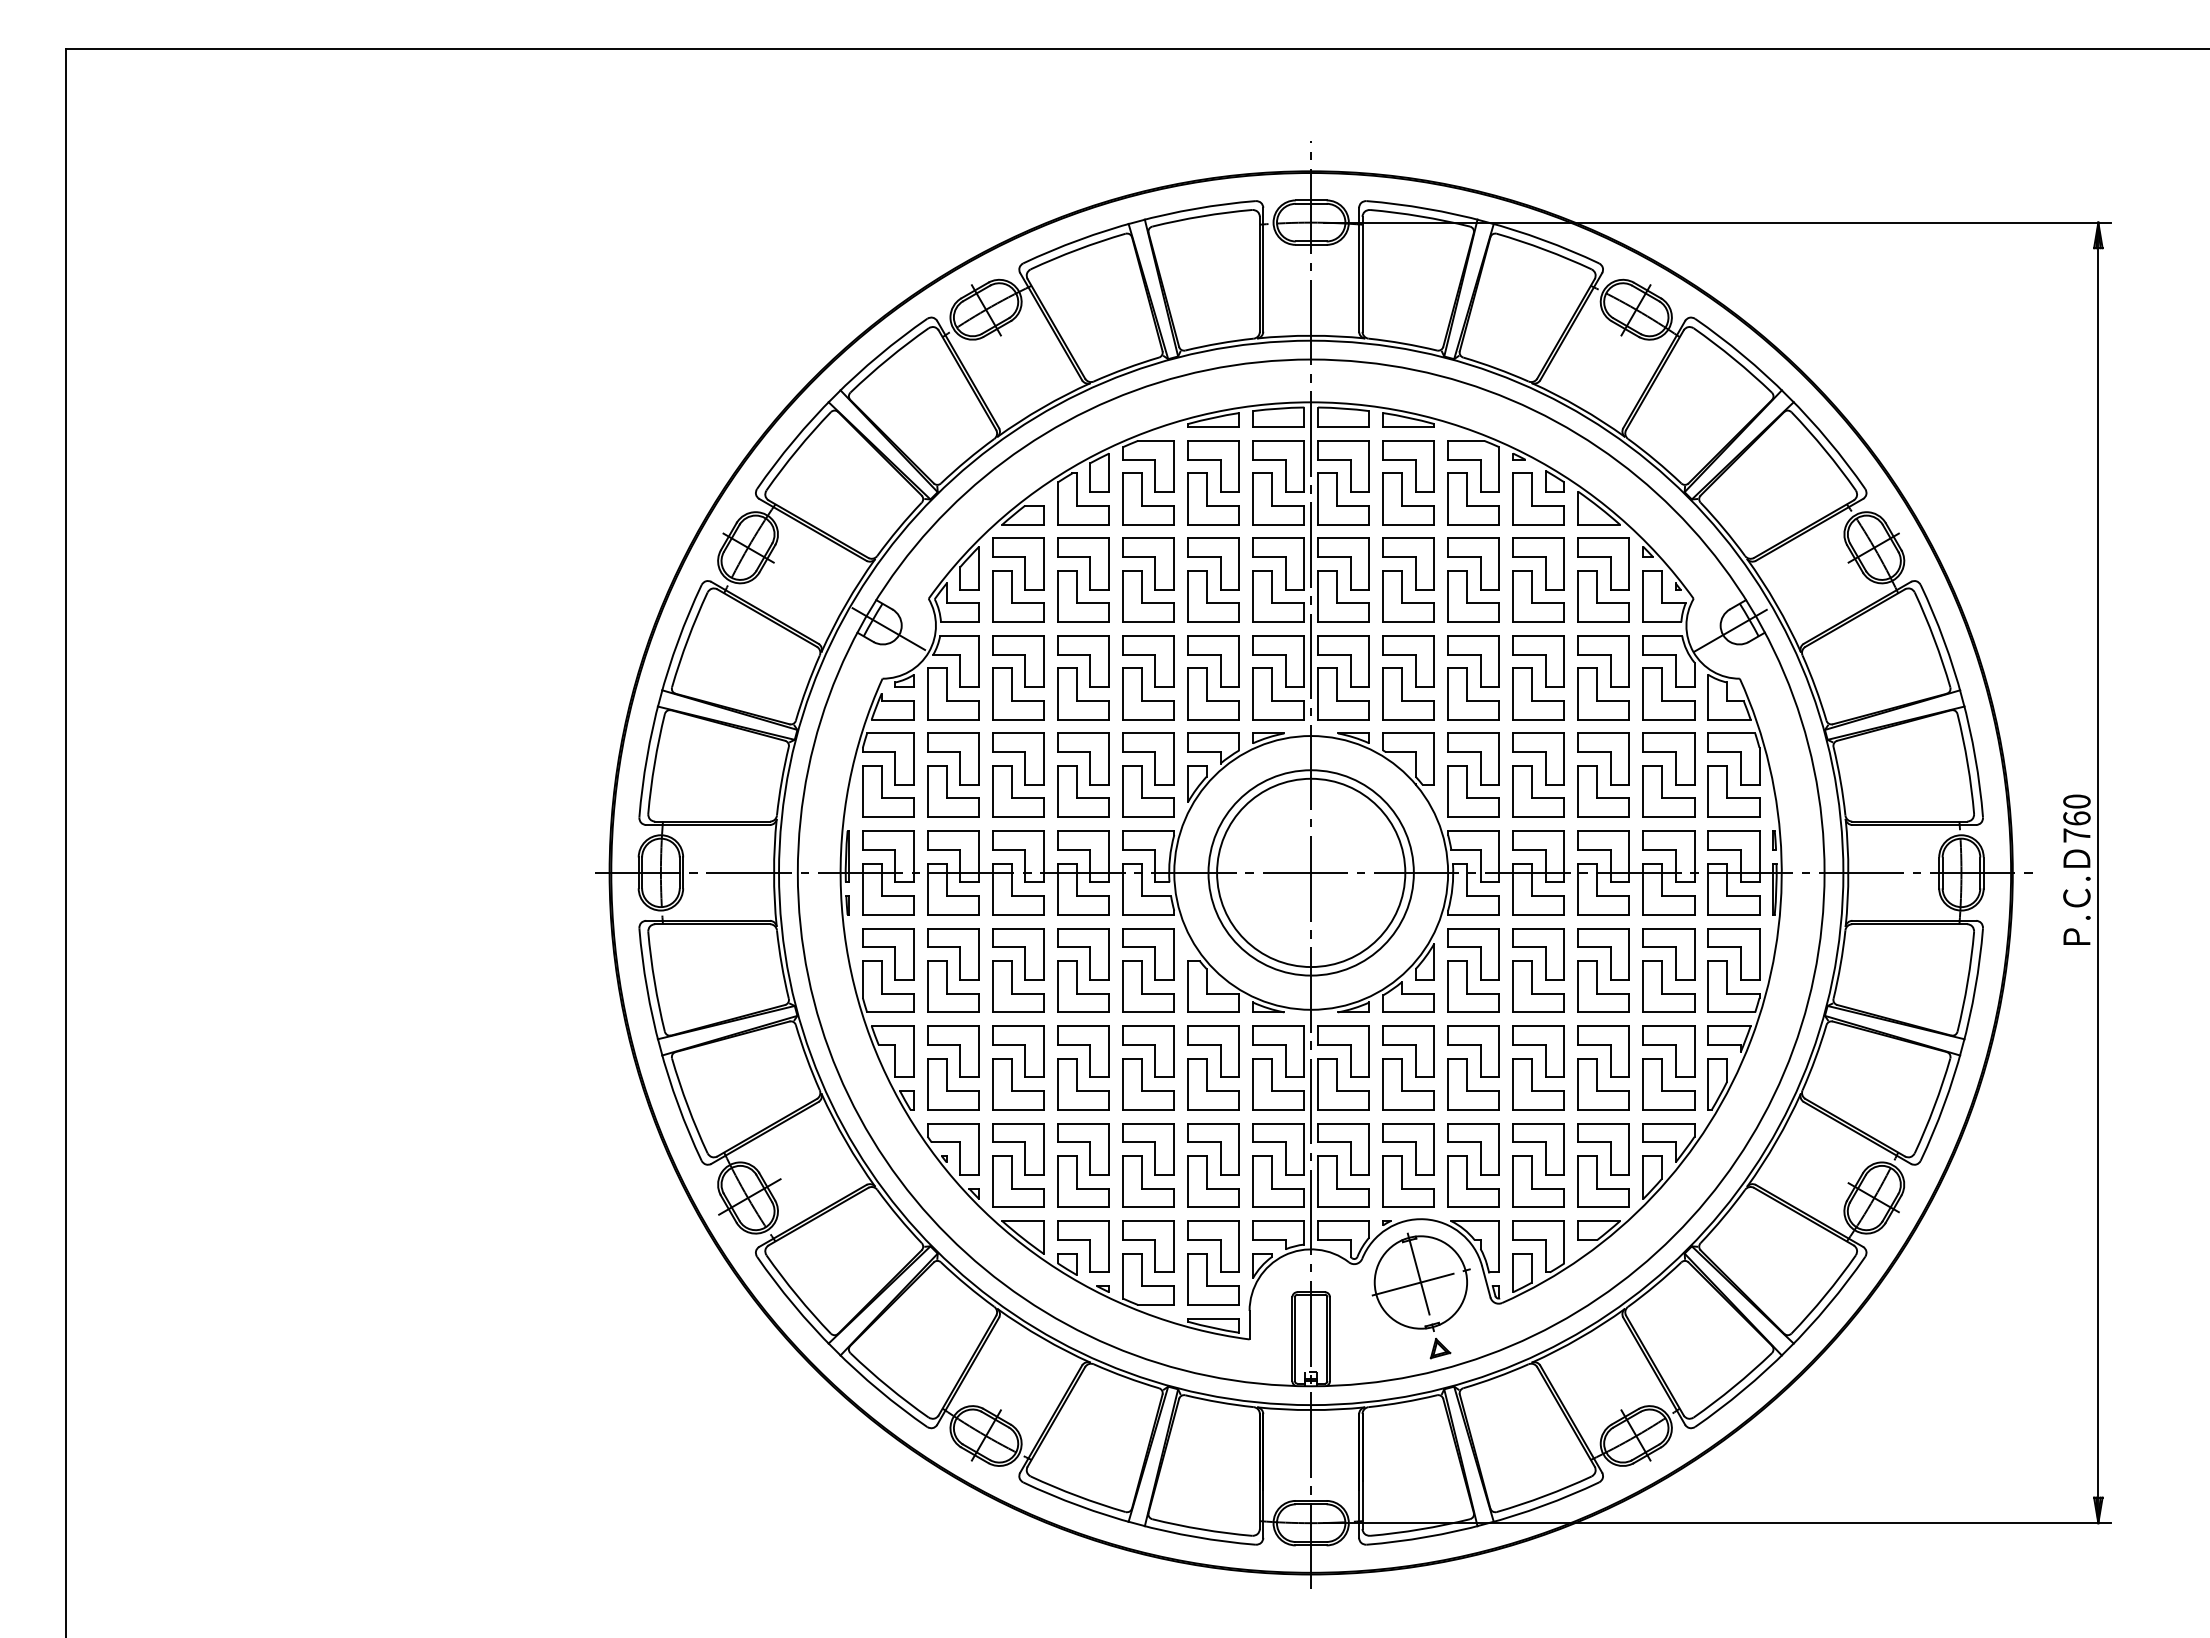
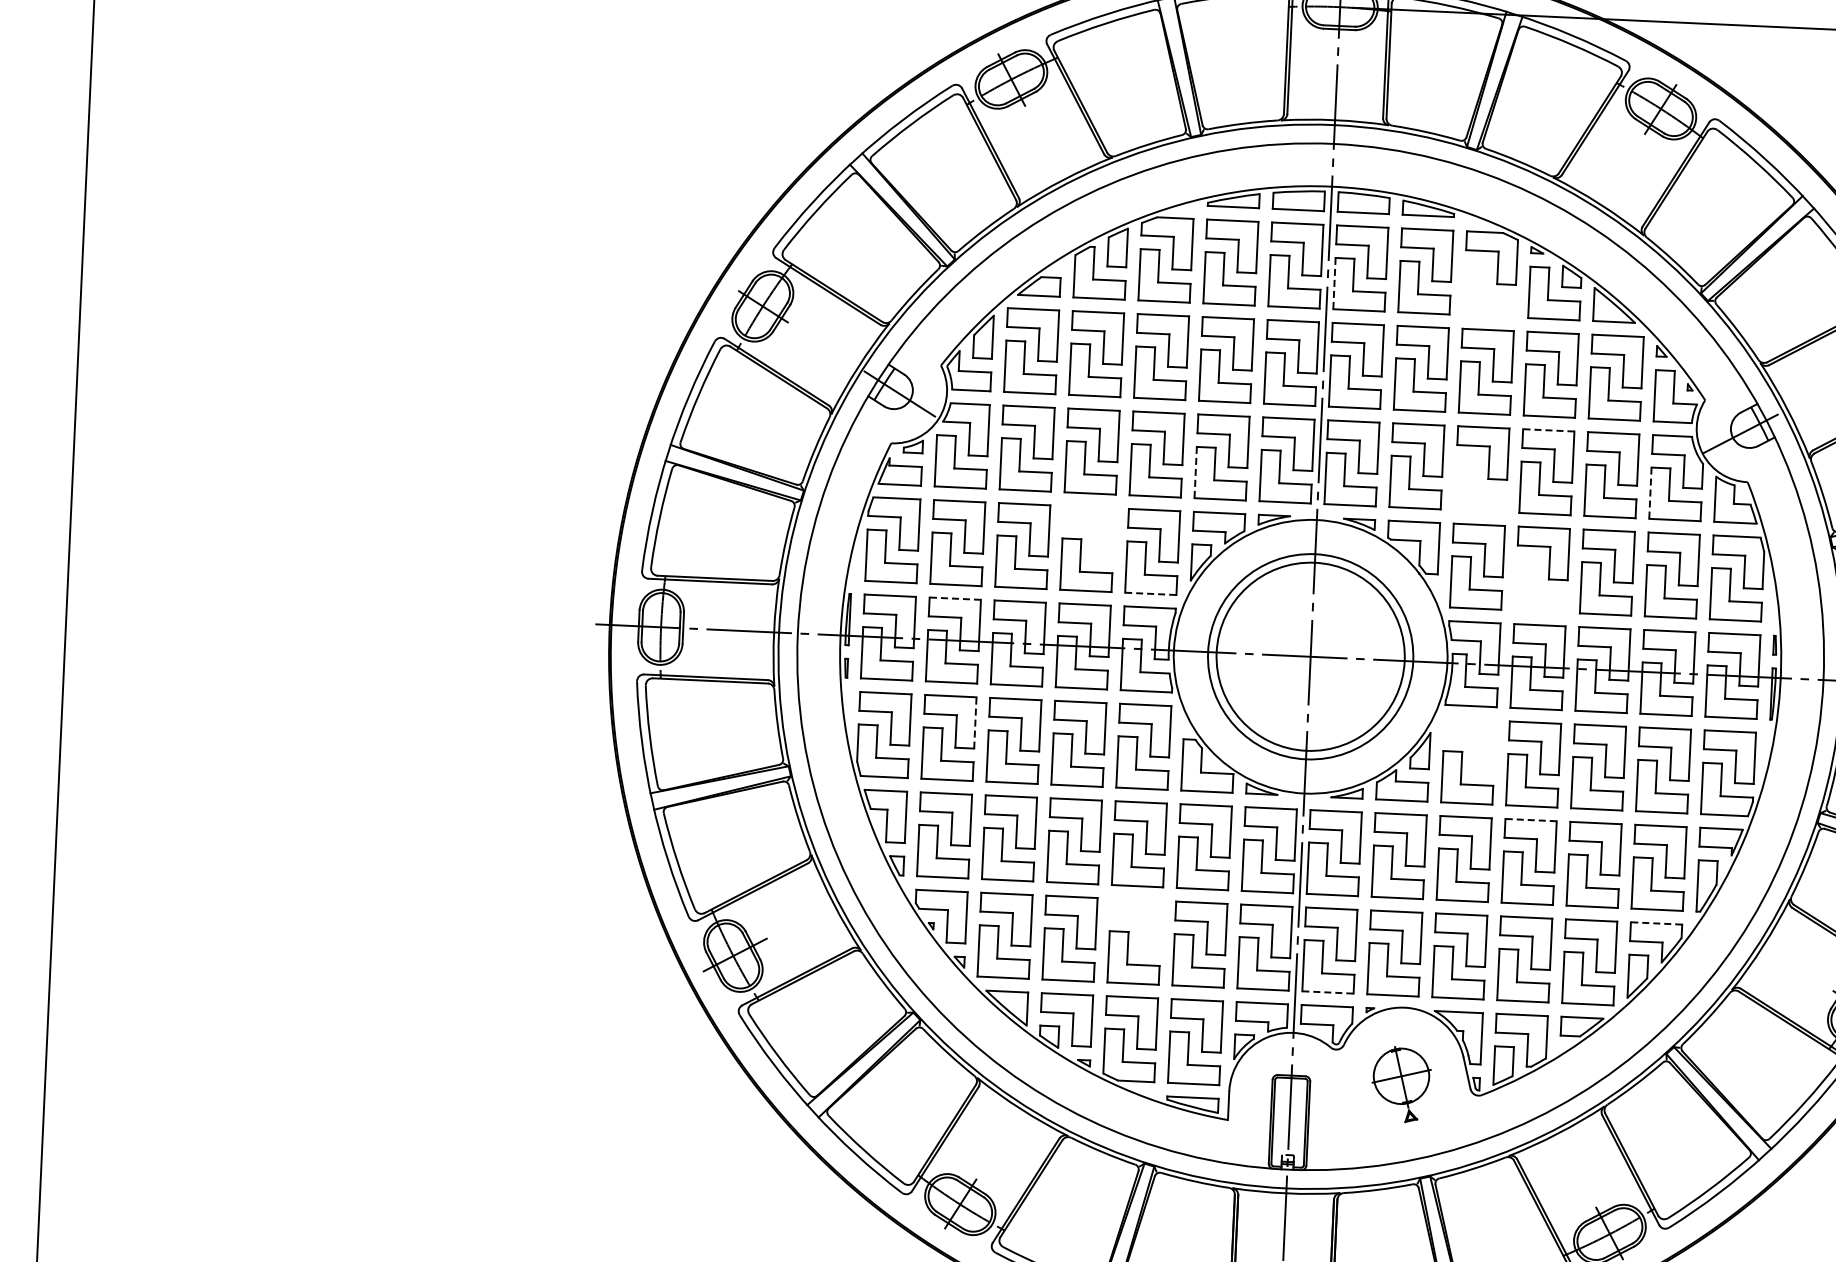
part: (1473, 498) -> (1489, 290), removed
line: (1318, 499) -> (1334, 284), solid -> dashed
line: (1538, 635) -> (1548, 429), solid -> dashed
part: (1473, 693) -> (1480, 484), removed
line: (1187, 694) -> (1195, 472), solid -> dashed
line: (1643, 694) -> (1650, 493), solid -> dashed
part: (1083, 758) -> (1088, 532), removed
part: (1538, 791) -> (1541, 585), removed
line: (1148, 817) -> (1150, 594), solid -> dashed
line: (953, 831) -> (955, 599), solid -> dashed
part: (1473, 947) -> (1469, 738), removed
line: (979, 954) -> (975, 723), solid -> dashed
line: (1538, 1026) -> (1530, 820), solid -> dashed
line: (1668, 1123) -> (1656, 923), solid -> dashed
part: (1148, 1149) -> (1135, 925), removed
line: (1343, 1207) -> (1327, 992), solid -> dashed
part: (1420, 1295) -> (1400, 1083), size x0.6

